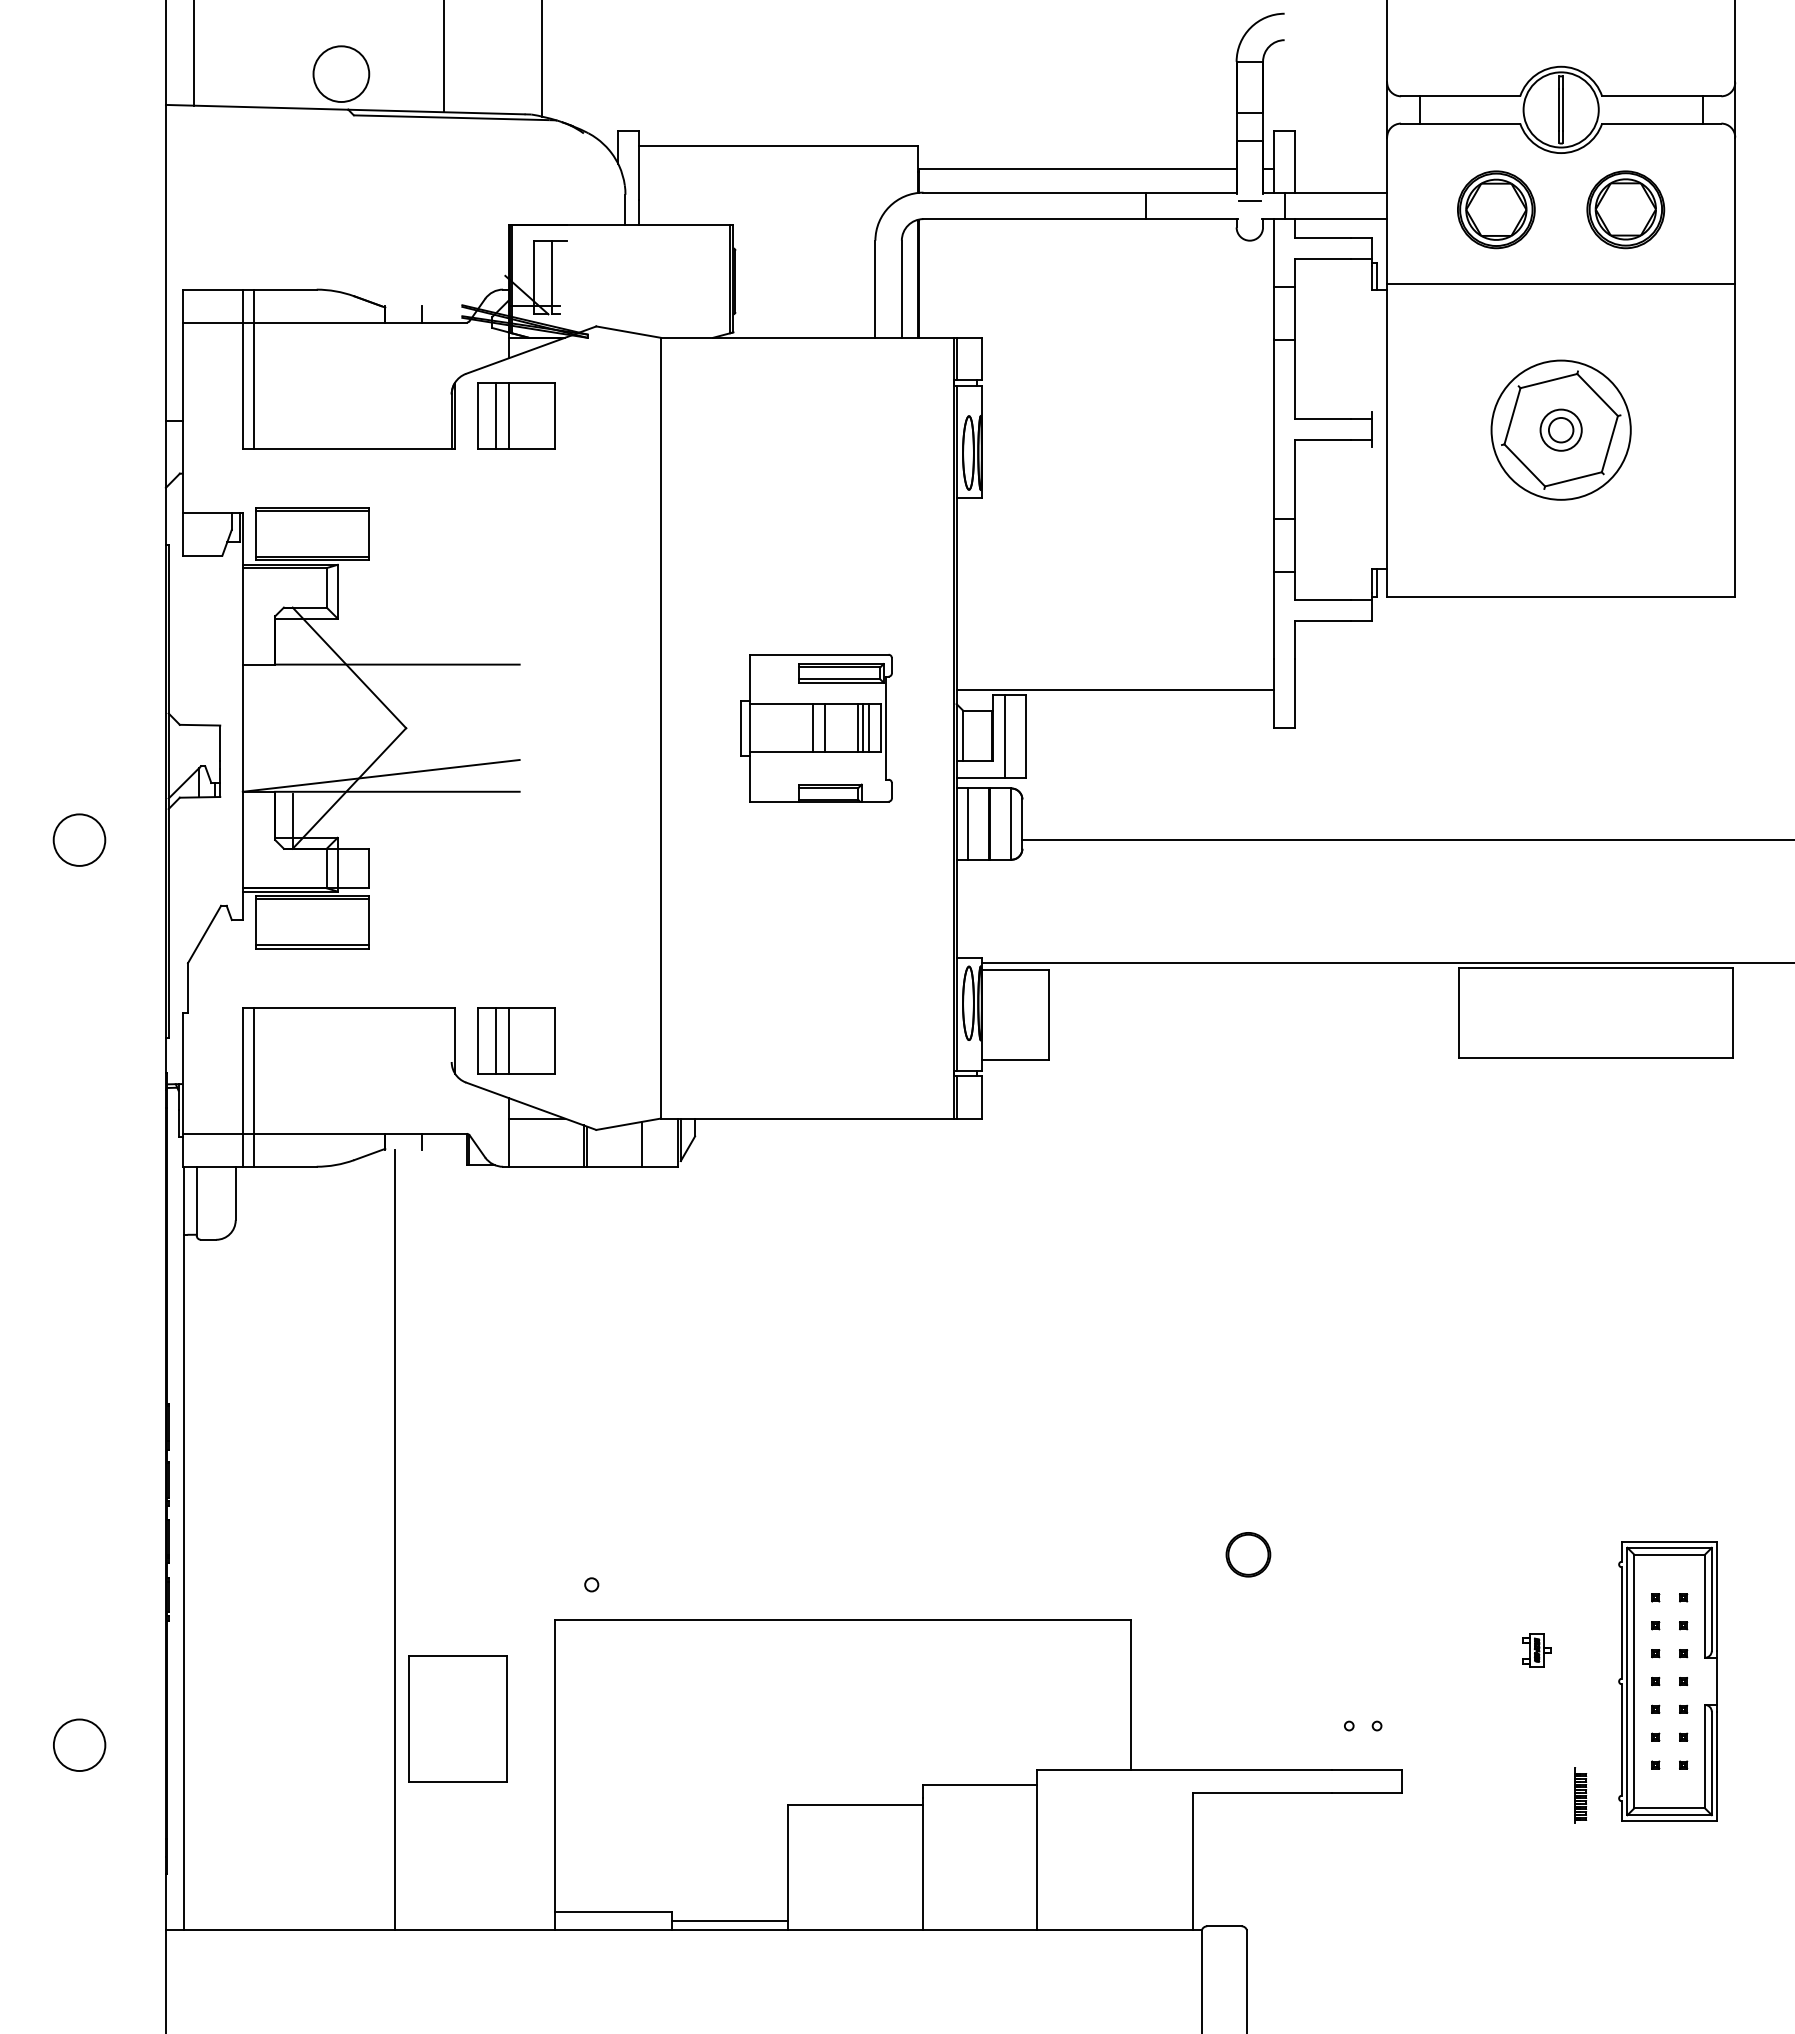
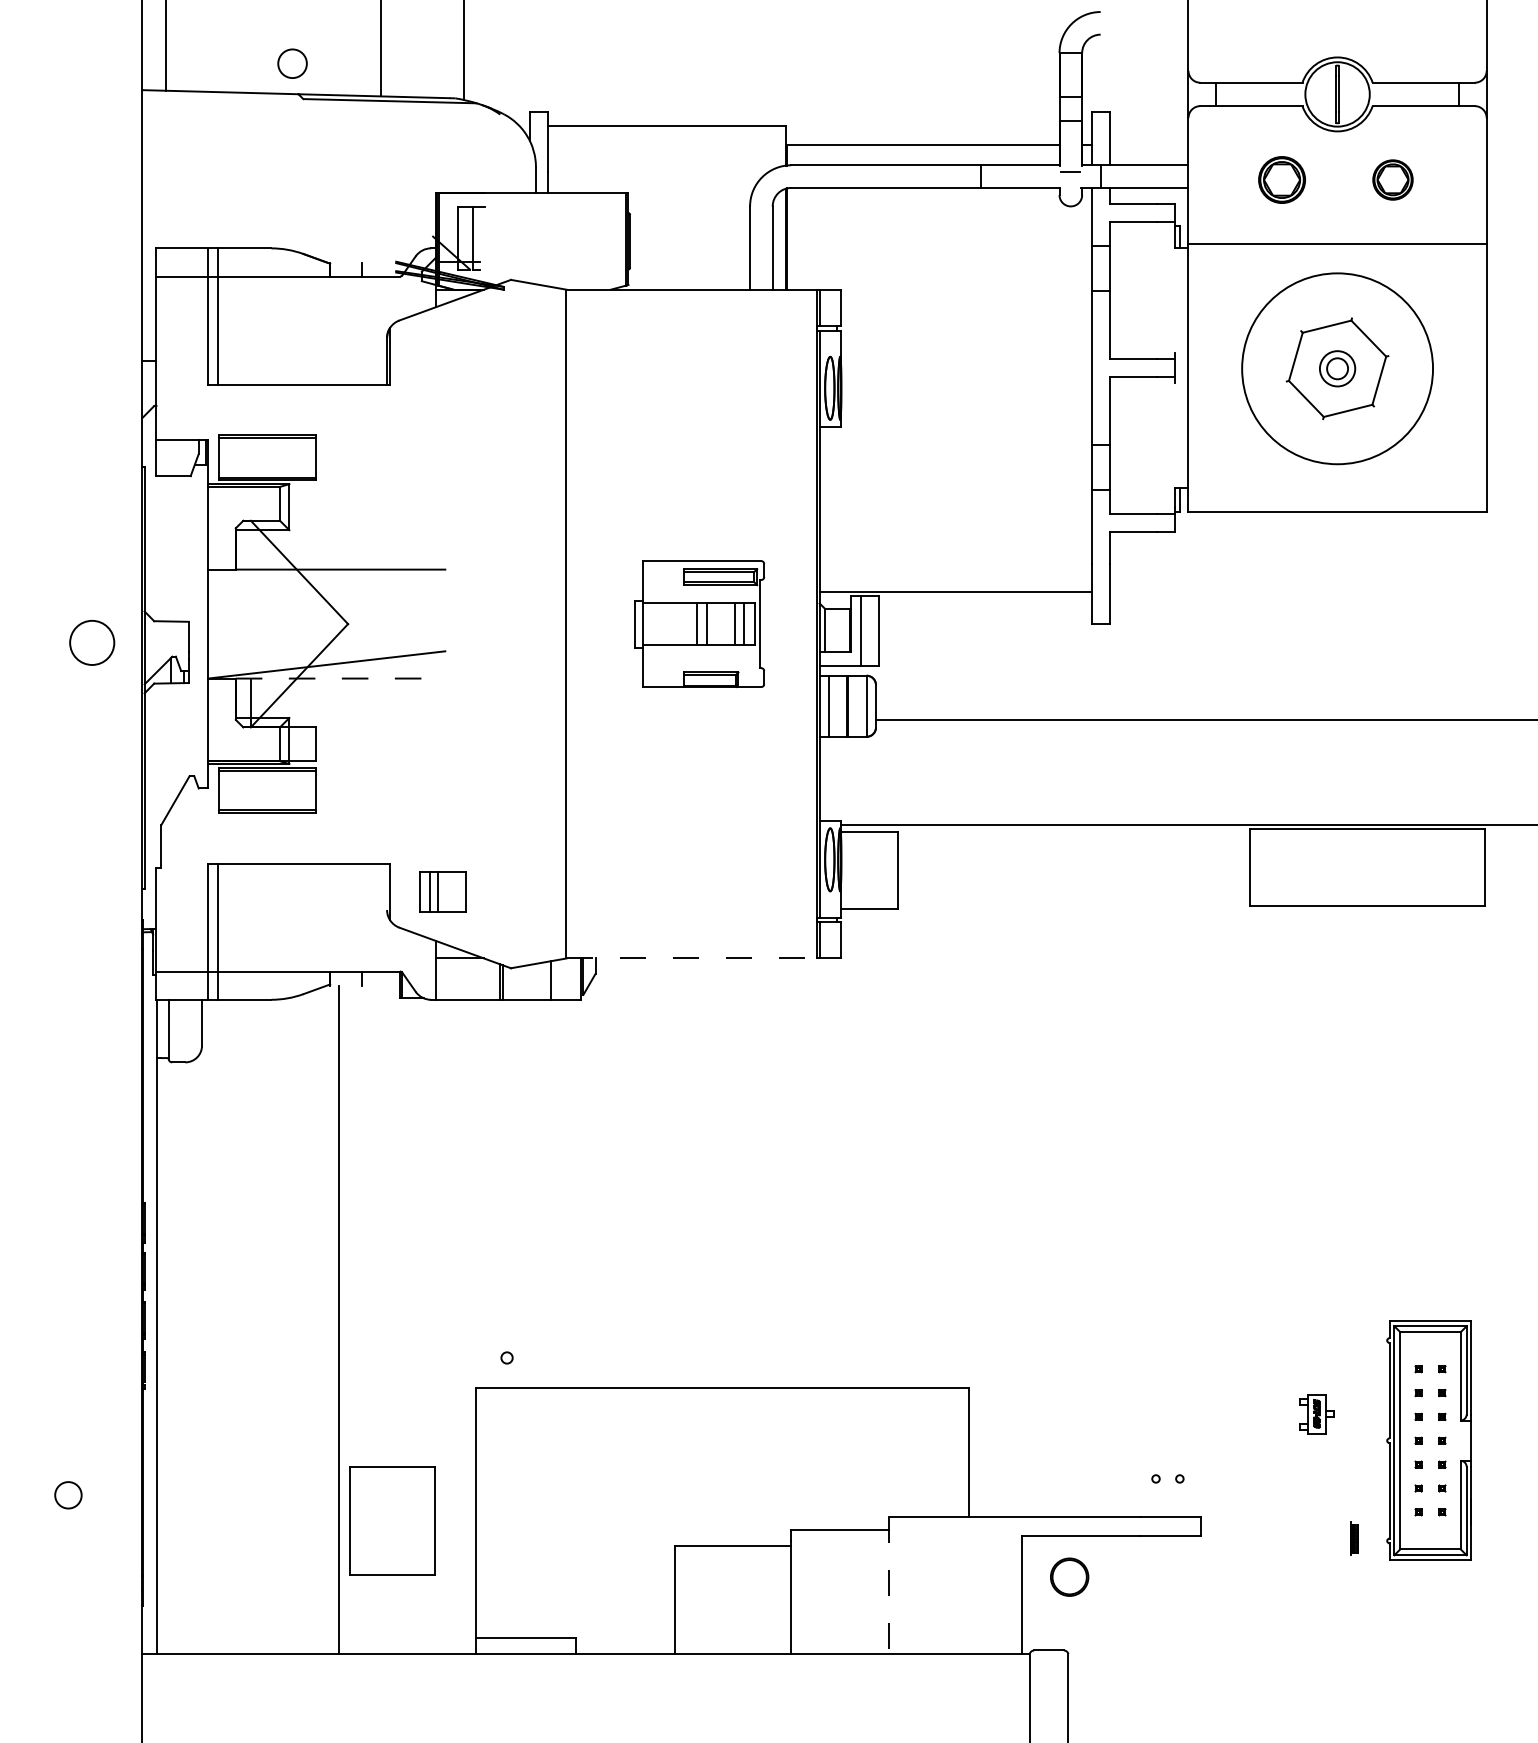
circle: (341, 74) -> (292, 64), size x0.6
part: (1496, 209) -> (1282, 179), size x0.7
part: (1625, 209) -> (1392, 179), size x0.6
part: (516, 415) -> (442, 356), removed
circle: (1560, 429) -> (1336, 368), size x1.6
line: (863, 728) -> (739, 624), removed
line: (397, 791) -> (340, 678), solid -> dashed
circle: (79, 839) -> (92, 642), moved
part: (516, 1040) -> (442, 891), size x0.7
line: (807, 1118) -> (691, 958), solid -> dashed
part: (1248, 1554) -> (1069, 1576), moved
part: (1536, 1650) -> (1316, 1414), size x1.4
part: (457, 1718) -> (392, 1520), moved
circle: (79, 1744) -> (68, 1494), size x0.6
part: (1580, 1795) -> (1354, 1538), size x0.7
line: (1037, 1850) -> (888, 1585), solid -> dashed
line: (729, 1920) -> (625, 1645), removed

